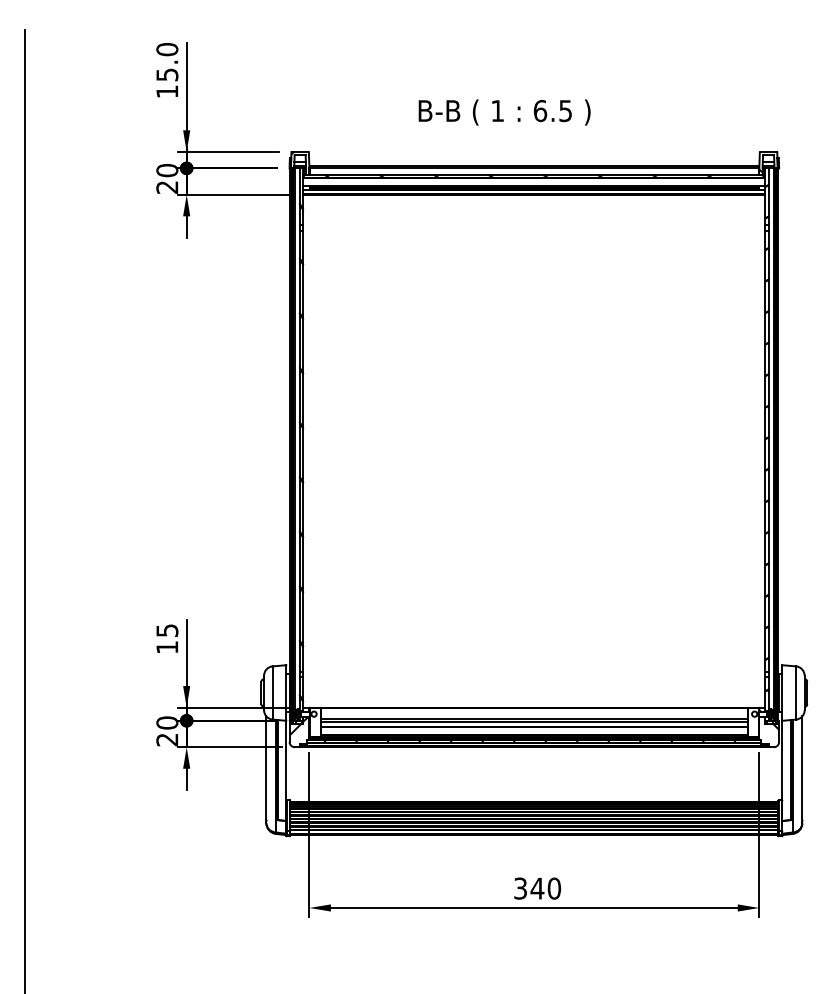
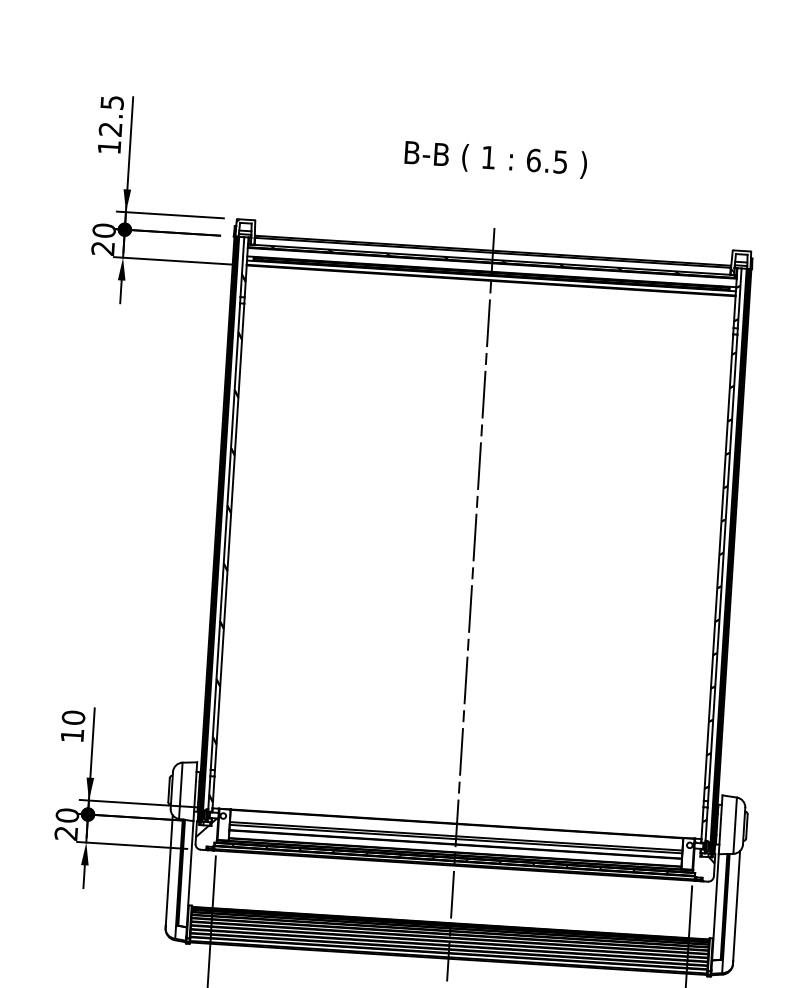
text: (167, 62) -> (111, 116), 15.0 -> 12.5
text: (504, 112) -> (495, 159), moved
line: (534, 500) -> (470, 604), added
text: (167, 630) -> (73, 717), 15 -> 10

